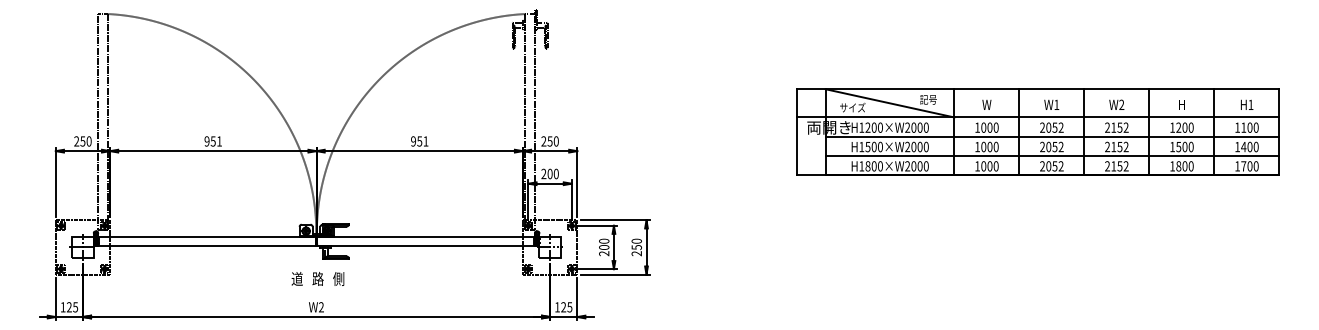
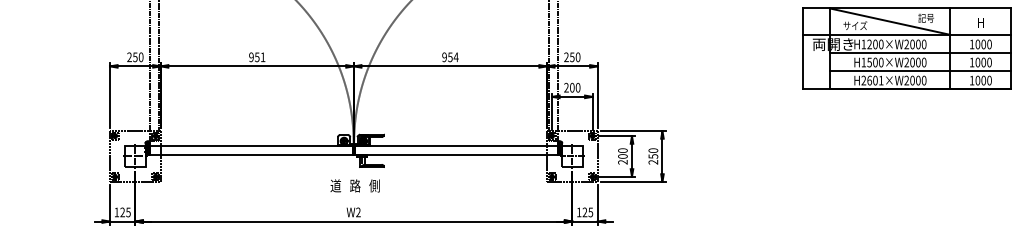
text: (986, 104) -> (980, 22), W -> H
text: (425, 141) -> (455, 57), 951 -> 954
text: (870, 166) -> (871, 80), H1800×W2000 -> H2601×W2000

